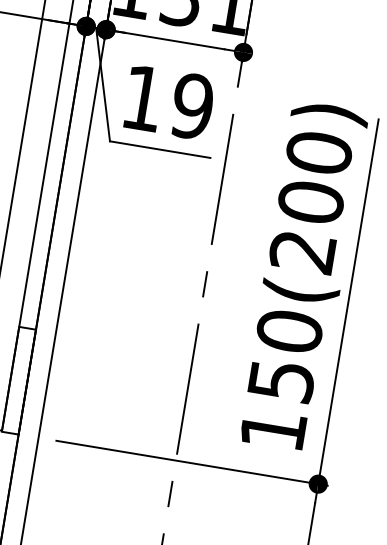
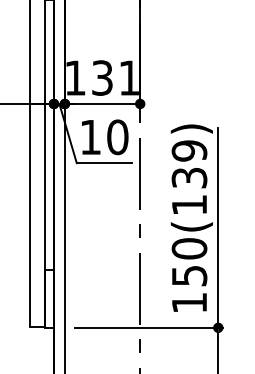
text: (191, 106) -> (117, 137), 19 -> 10
text: (311, 201) -> (189, 177), 150(200) -> 150(139)

